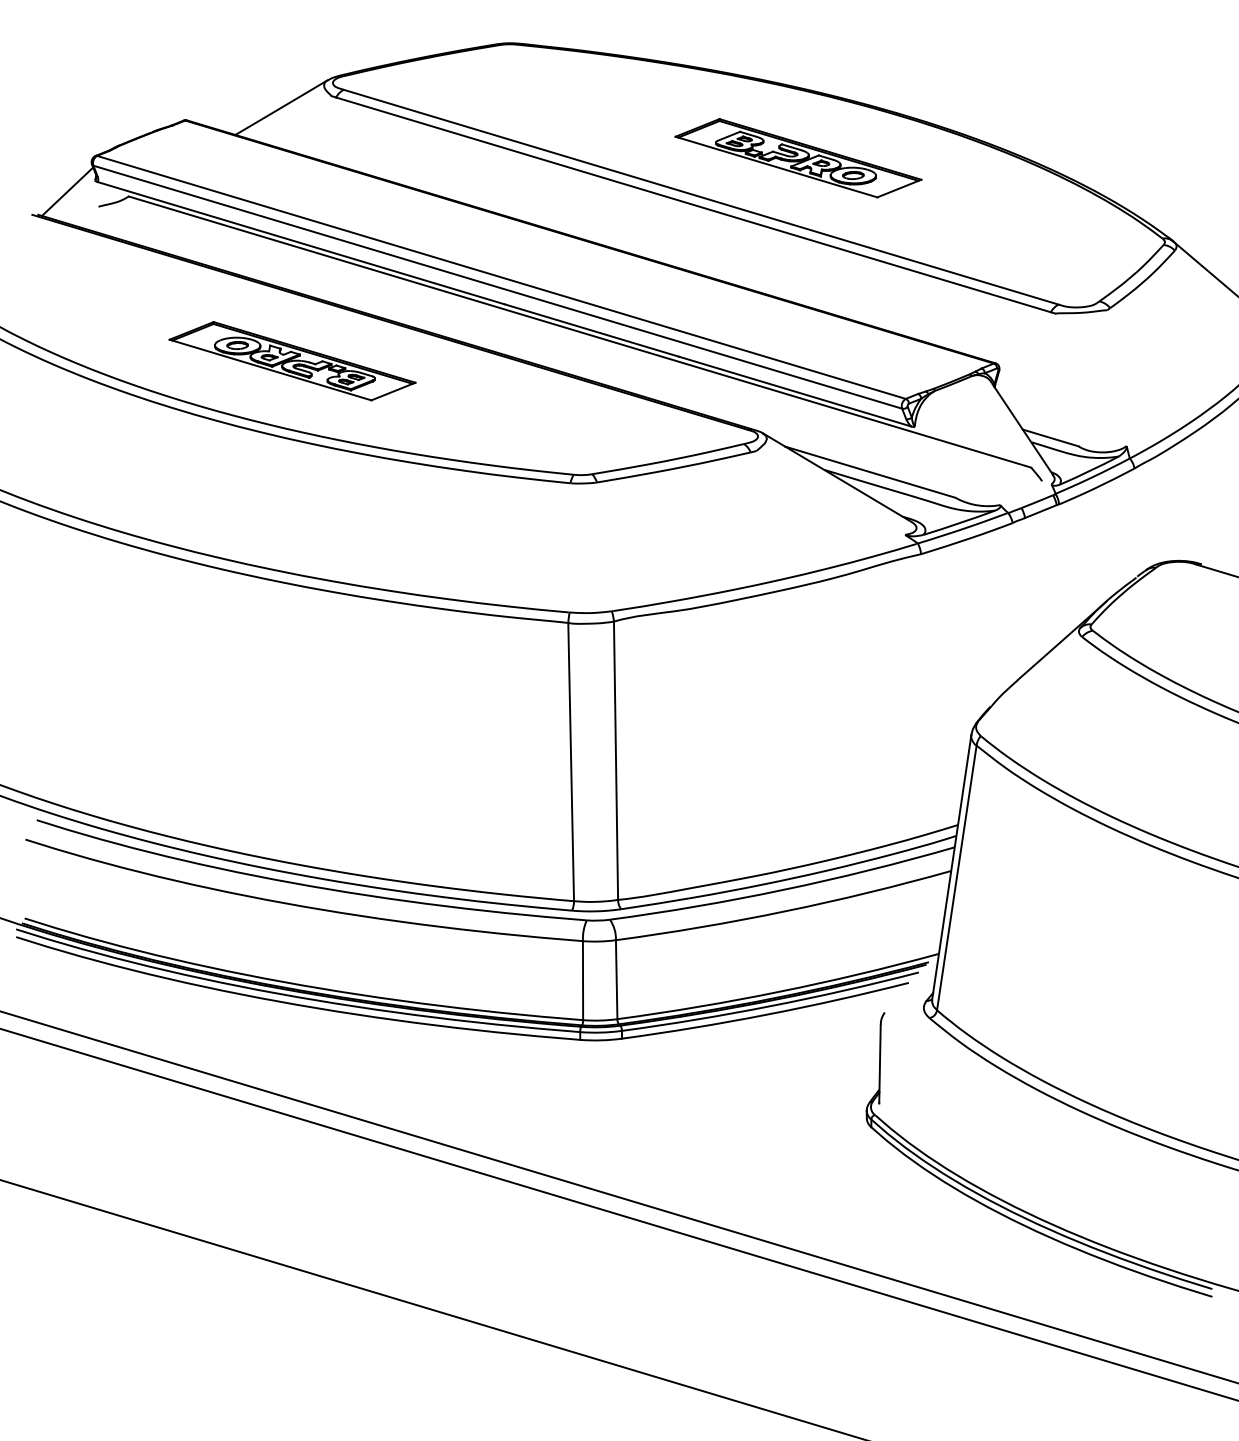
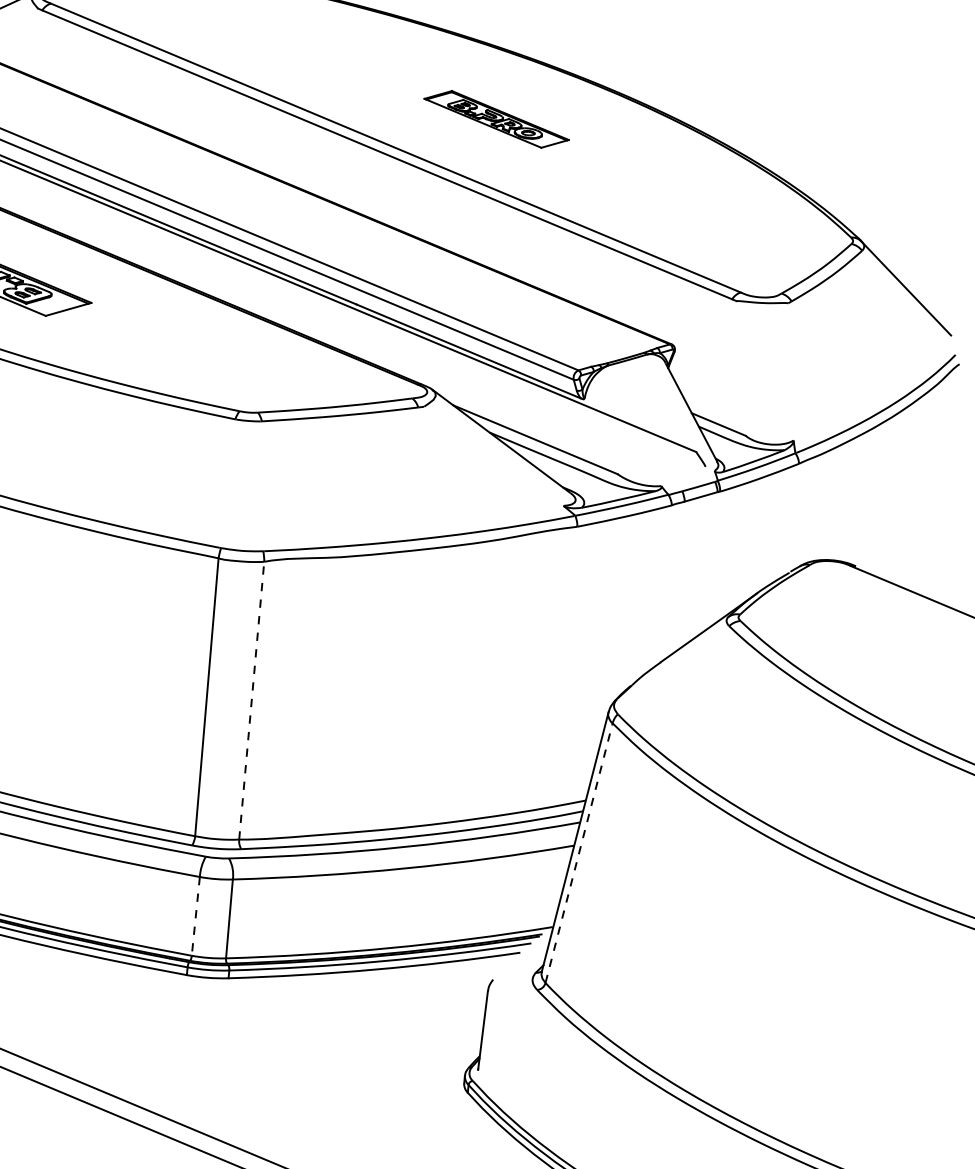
part: (798, 158) -> (496, 119), size x0.6
line: (616, 760) -> (252, 700), solid -> dashed
line: (956, 877) -> (578, 852), solid -> dashed
line: (583, 980) -> (196, 916), solid -> dashed

